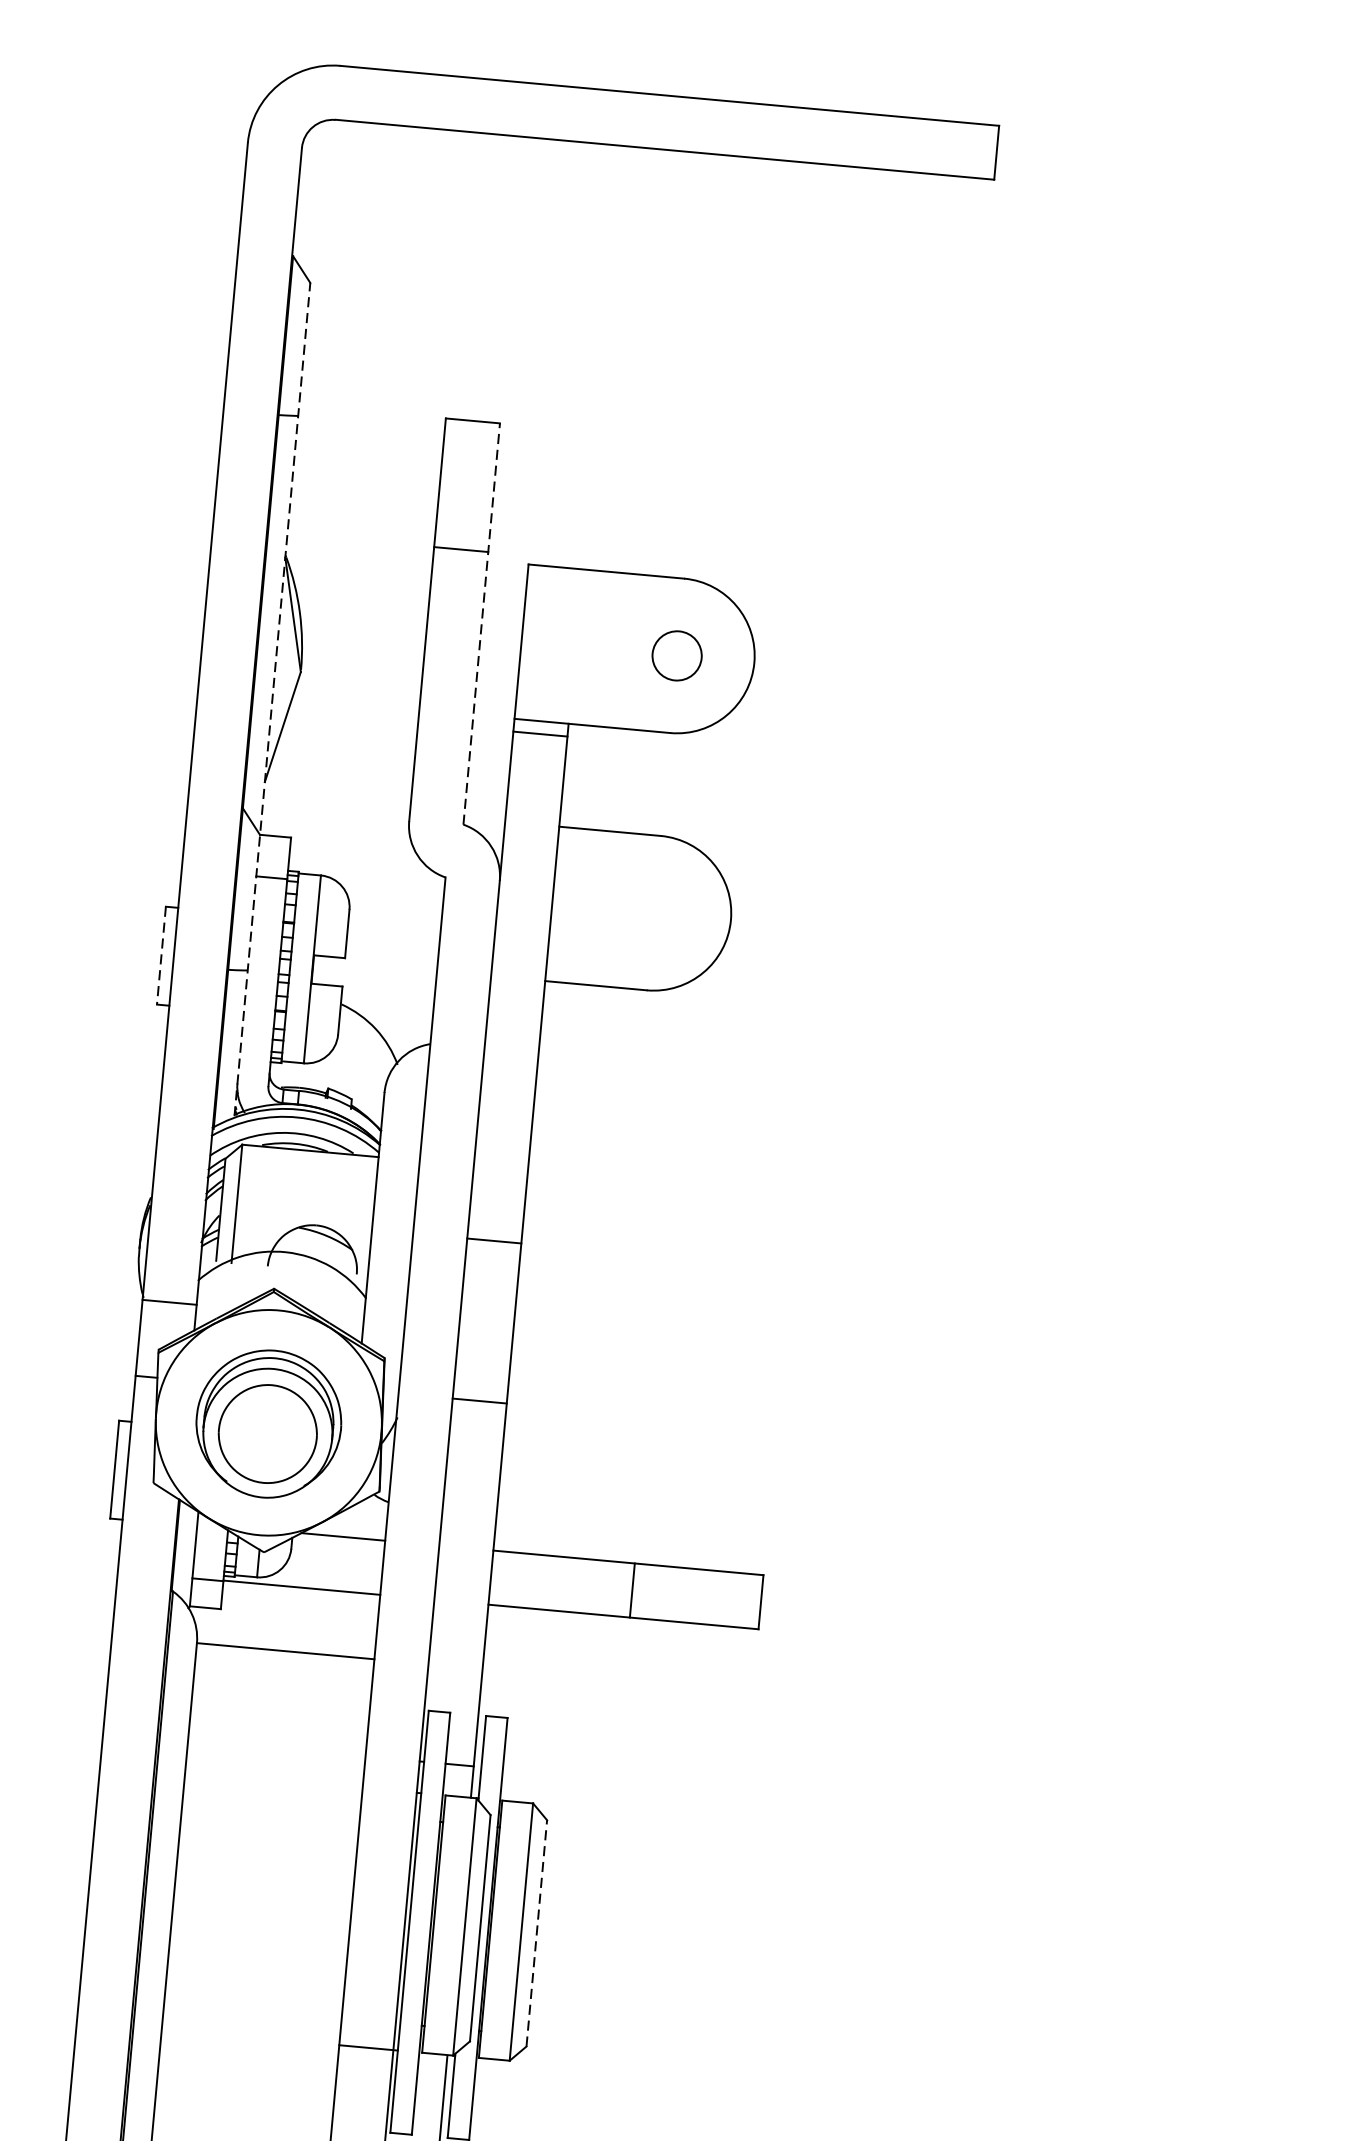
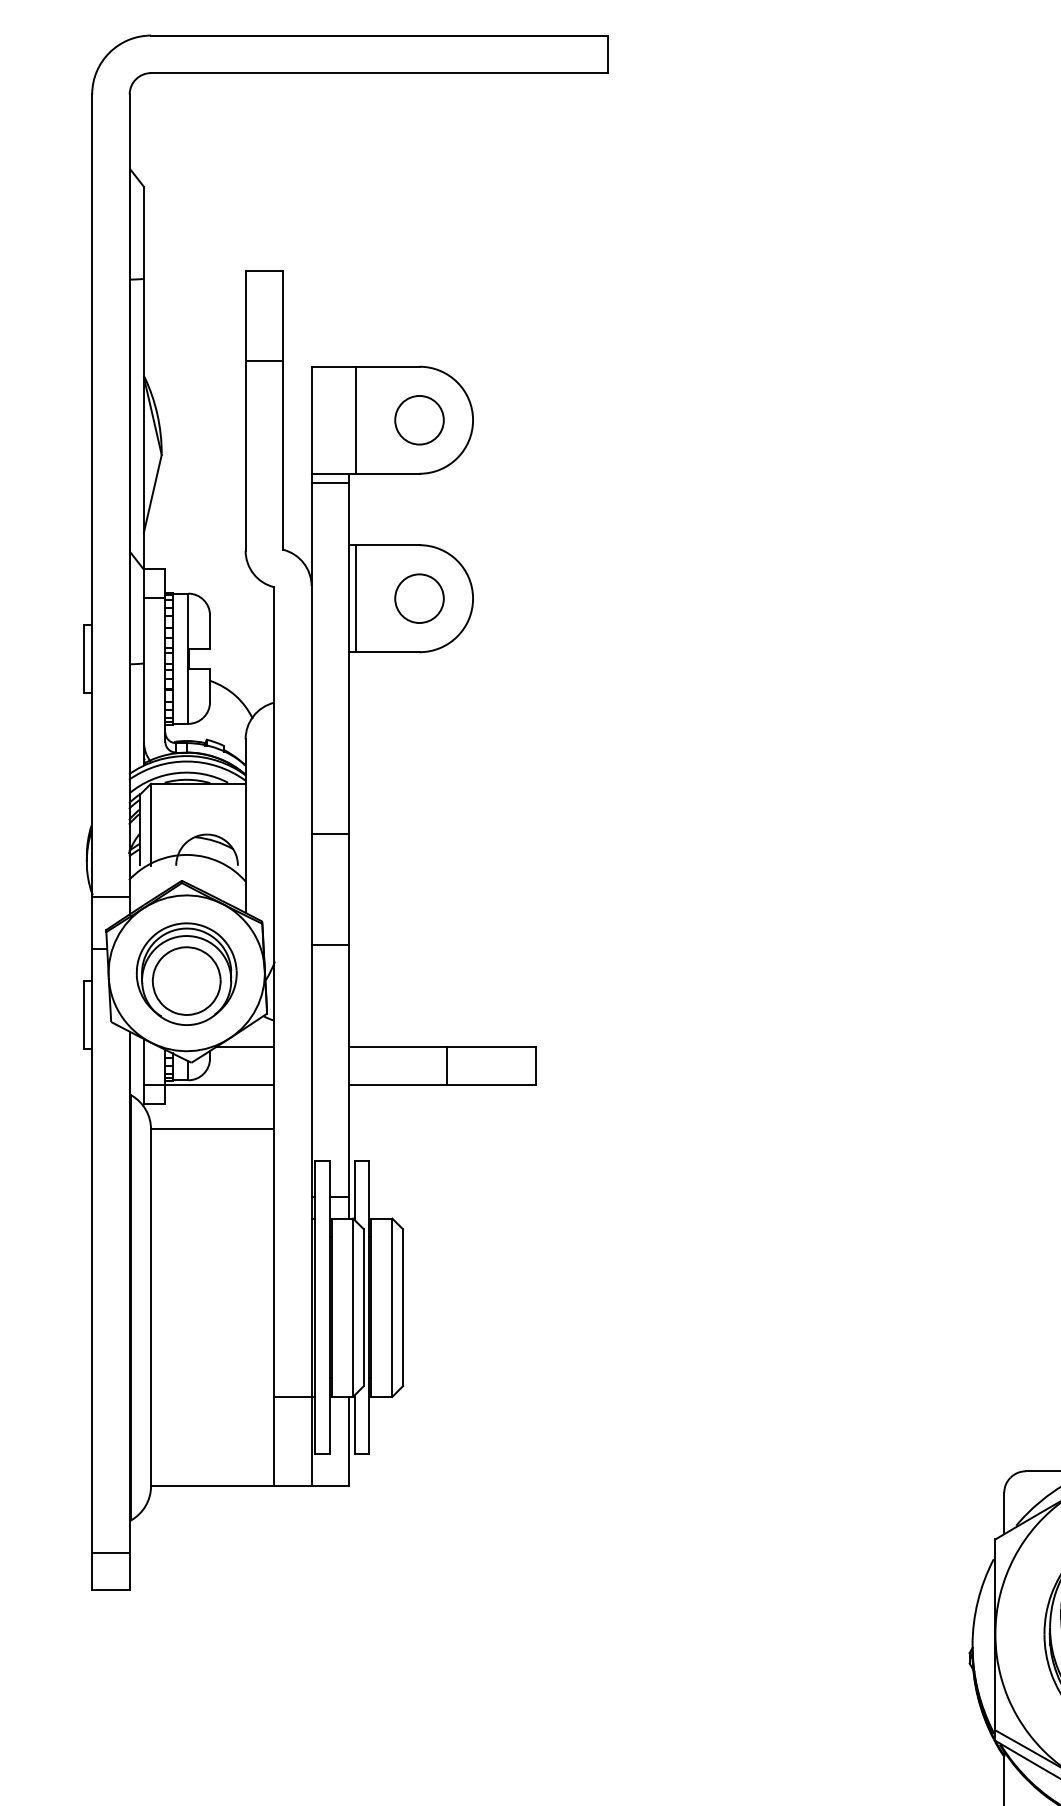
line: (482, 623) -> (283, 410), dashed -> solid
line: (586, 646) -> (356, 419), added
circle: (677, 656) -> (419, 420), size x1.43
line: (271, 699) -> (143, 475), dashed -> solid
line: (562, 904) -> (356, 598), added
circle: (653, 912) -> (419, 598), added
line: (161, 955) -> (83, 658), dashed -> solid
line: (536, 1933) -> (402, 1307), dashed -> solid

